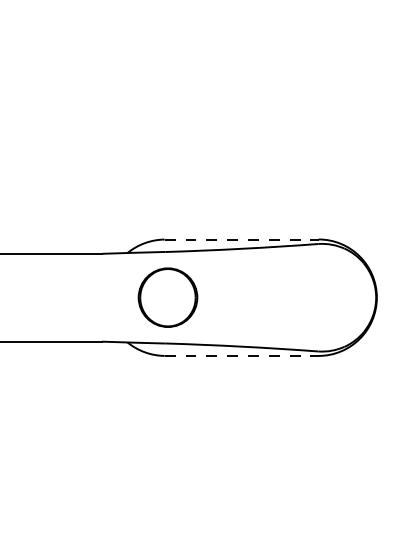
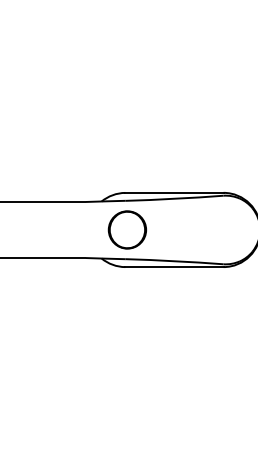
line: (241, 238) -> (174, 192), dashed -> solid
line: (241, 356) -> (174, 267), dashed -> solid

